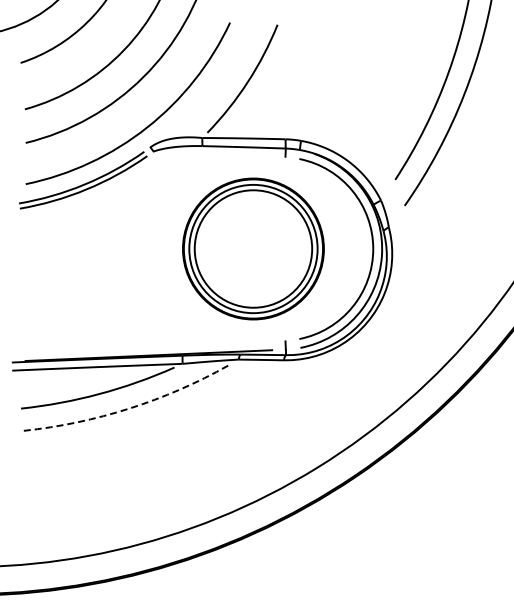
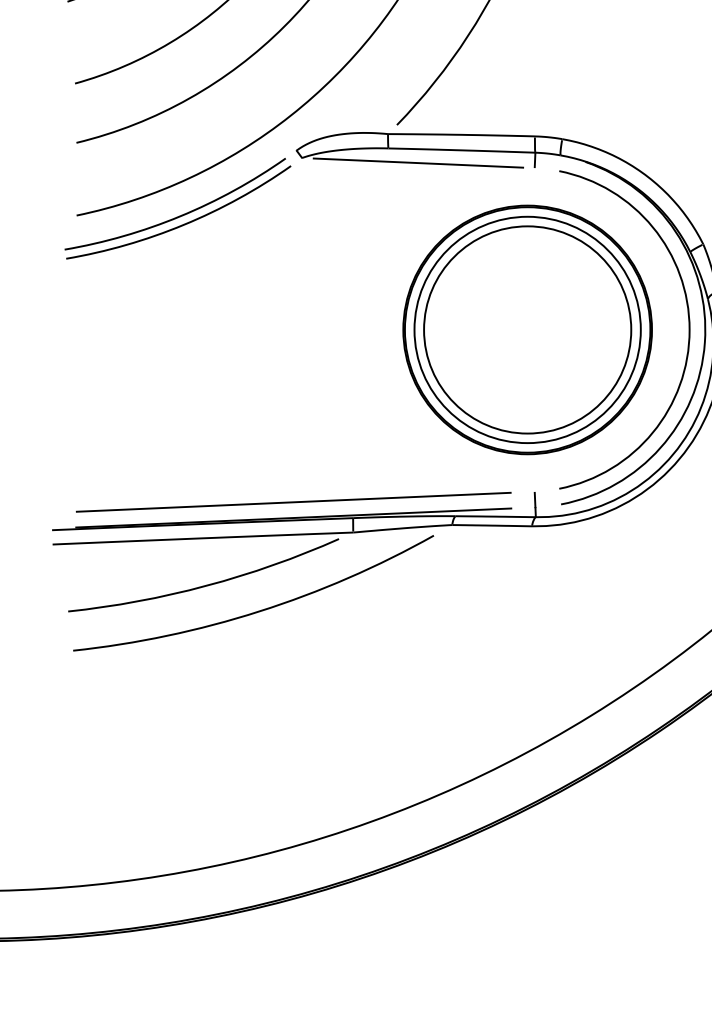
line: (219, 154) -> (418, 163), added
part: (253, 248) -> (527, 329), moved
line: (148, 346) -> (293, 501), added
arc: (129, 408) -> (259, 611), dashed -> solid

